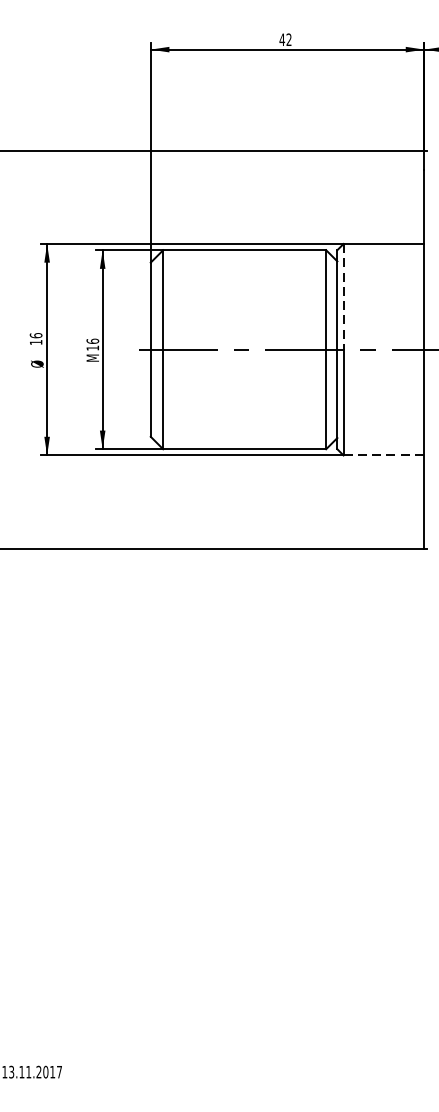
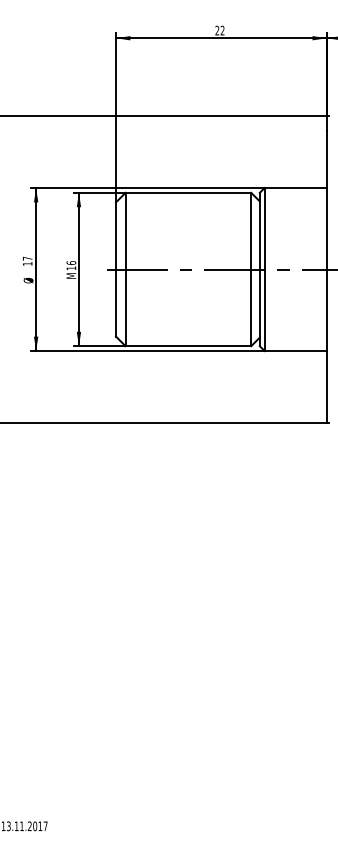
text: (282, 39) -> (217, 30), 42 -> 22
line: (343, 296) -> (264, 228), dashed -> solid
text: (35, 335) -> (27, 258), 16 -> 17
line: (384, 456) -> (296, 351), dashed -> solid

